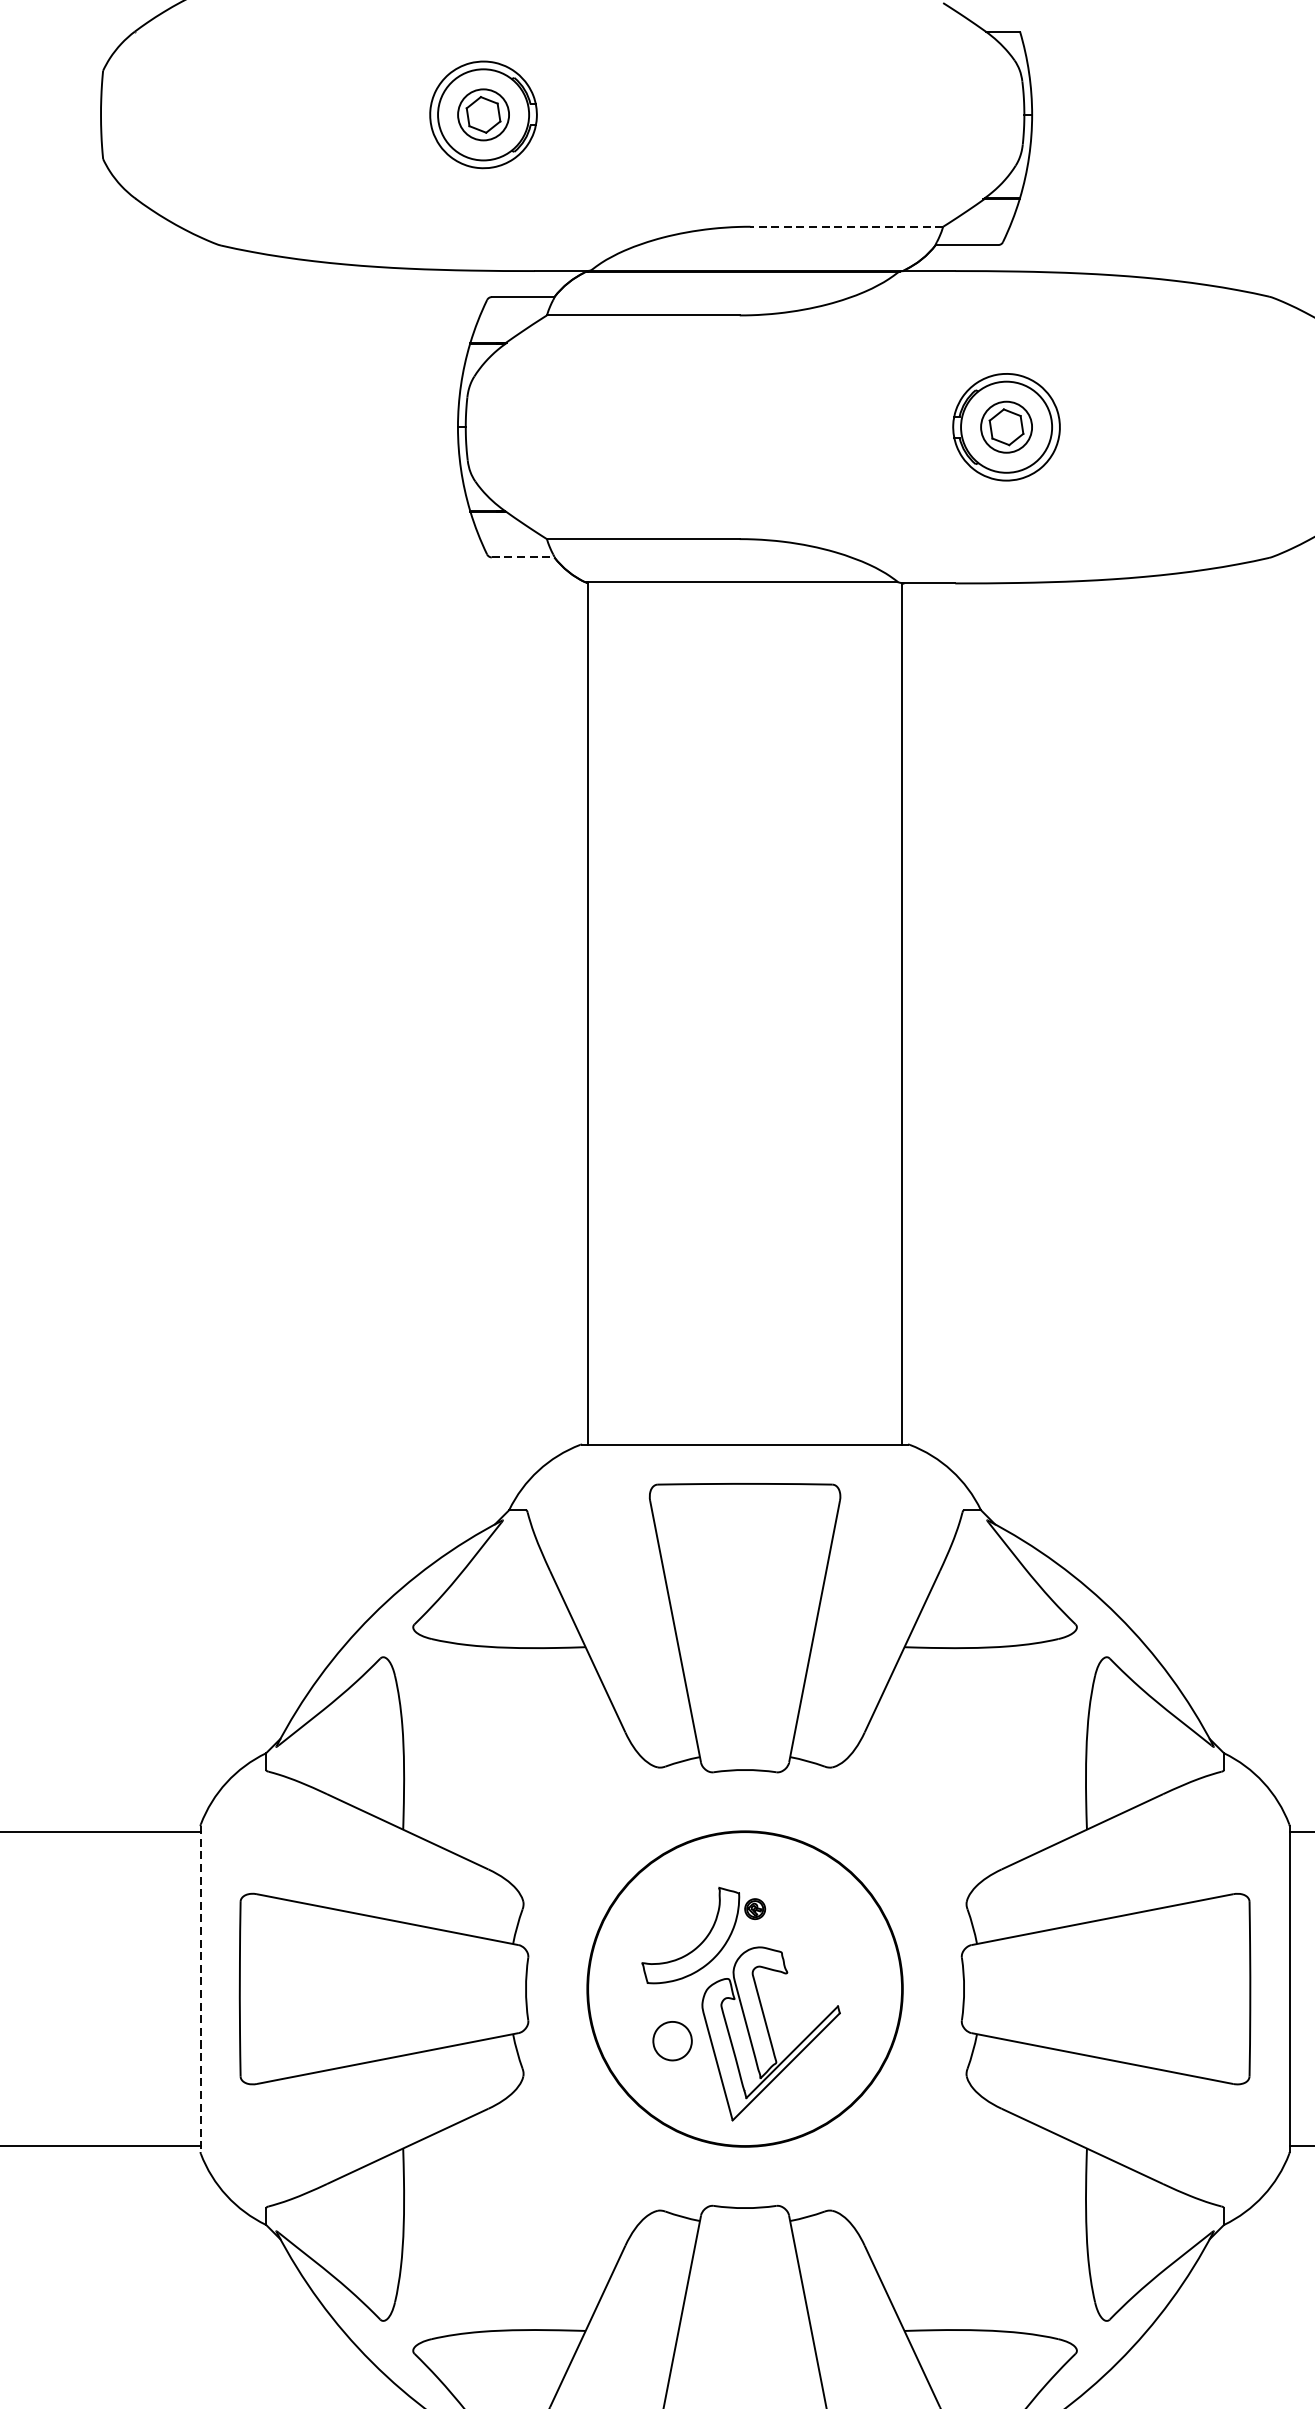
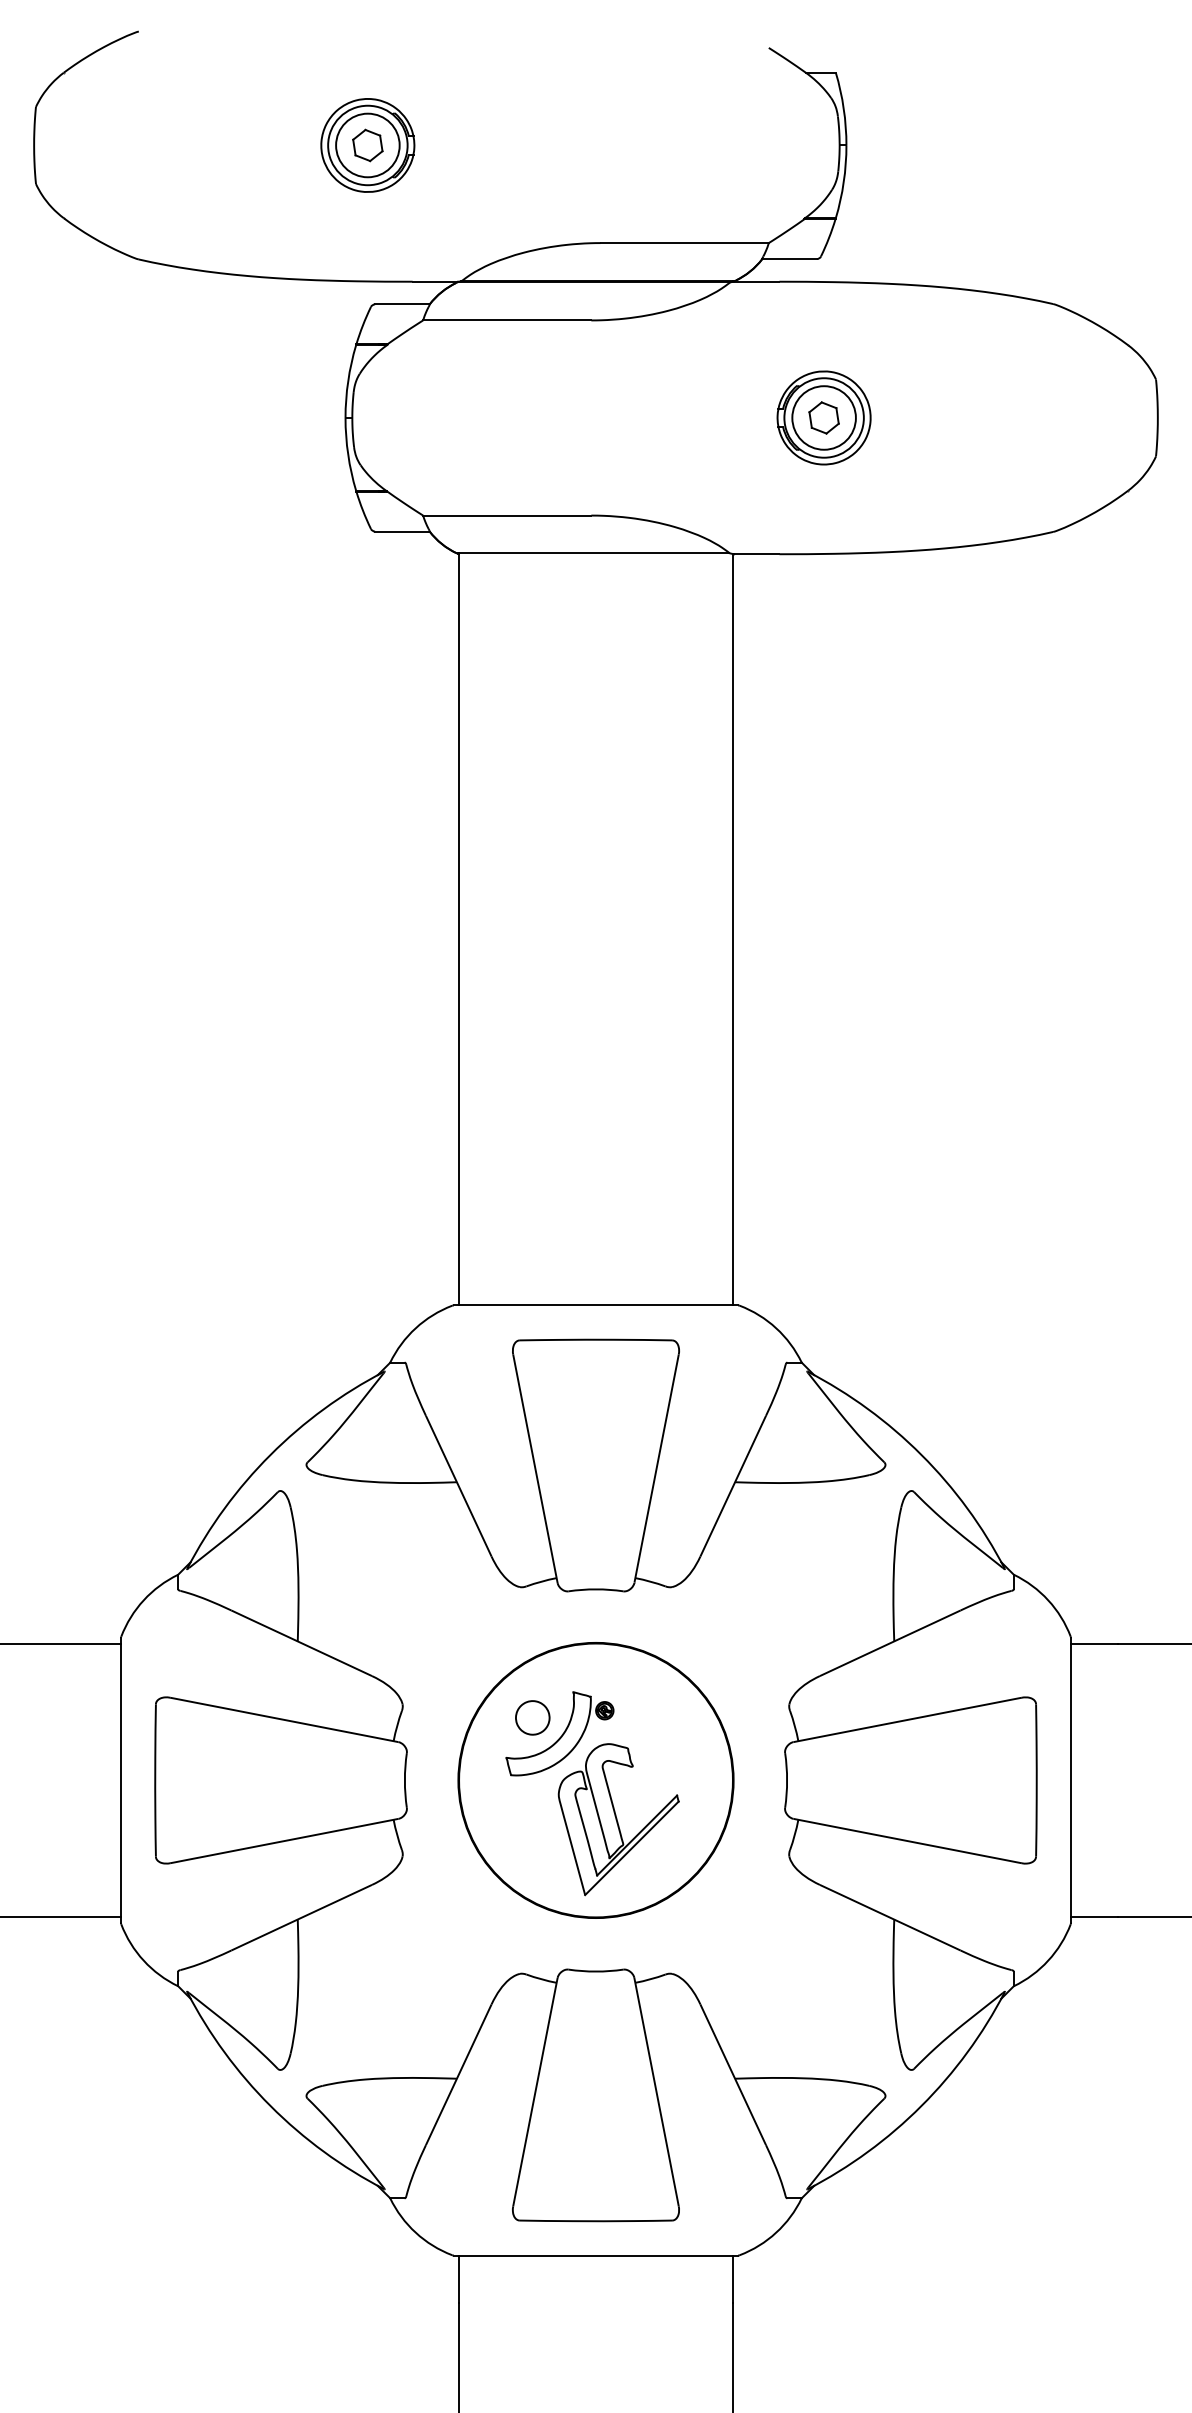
circle: (483, 114) -> (367, 145), size x1.43
line: (846, 227) -> (684, 243), dashed -> solid
circle: (1005, 426) -> (823, 417), size x1.43
line: (523, 557) -> (402, 531), dashed -> solid
line: (200, 1989) -> (120, 1780), dashed -> solid
part: (672, 2040) -> (532, 1717), moved

